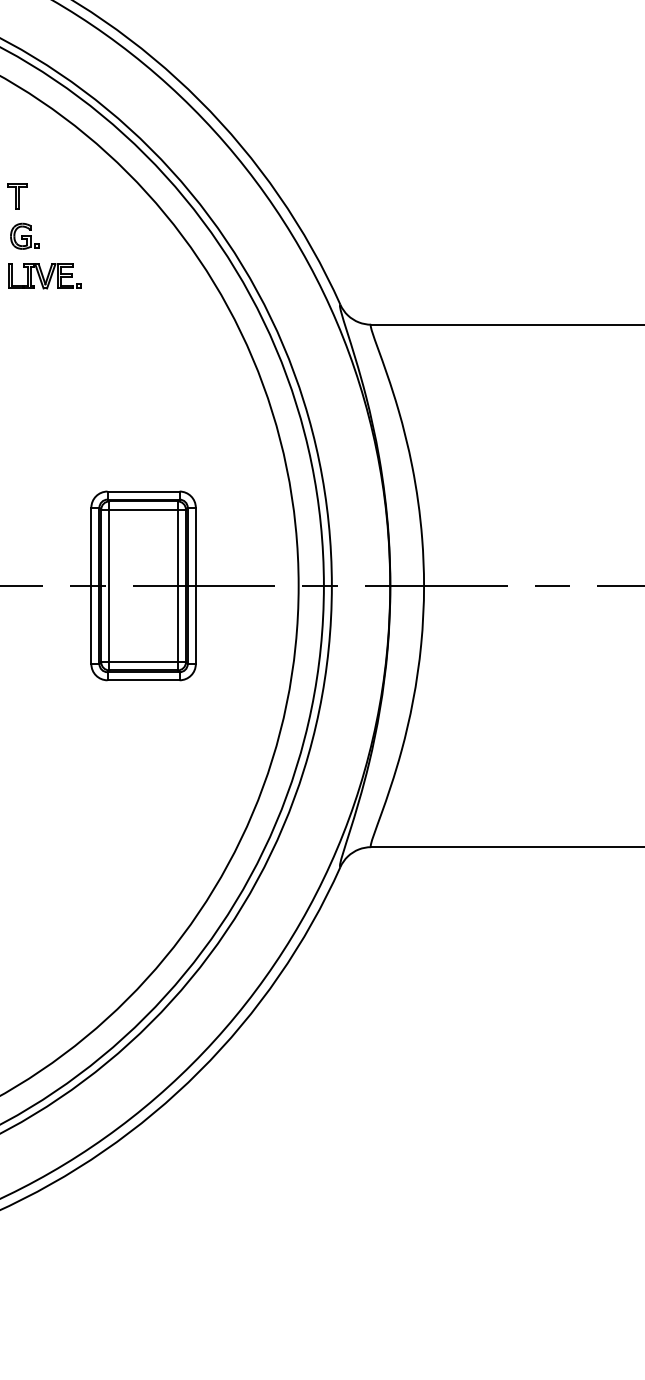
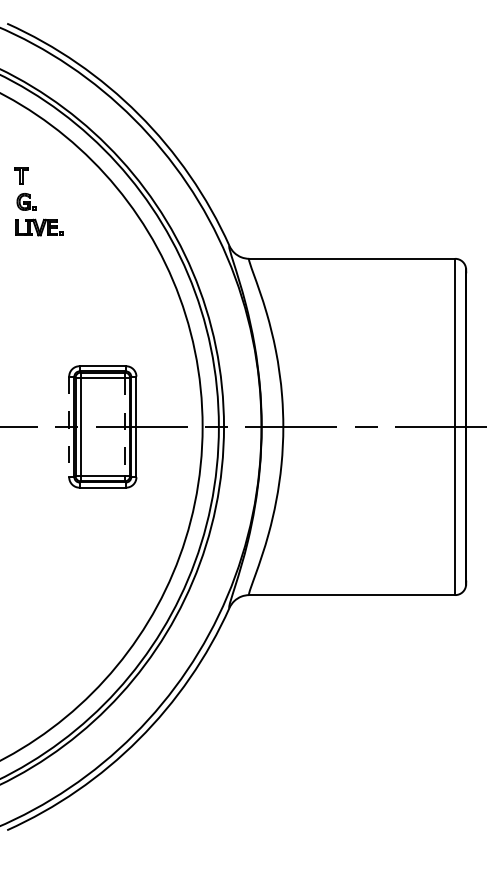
line: (91, 586) -> (69, 427), solid -> dashed
line: (177, 586) -> (124, 427), solid -> dashed

